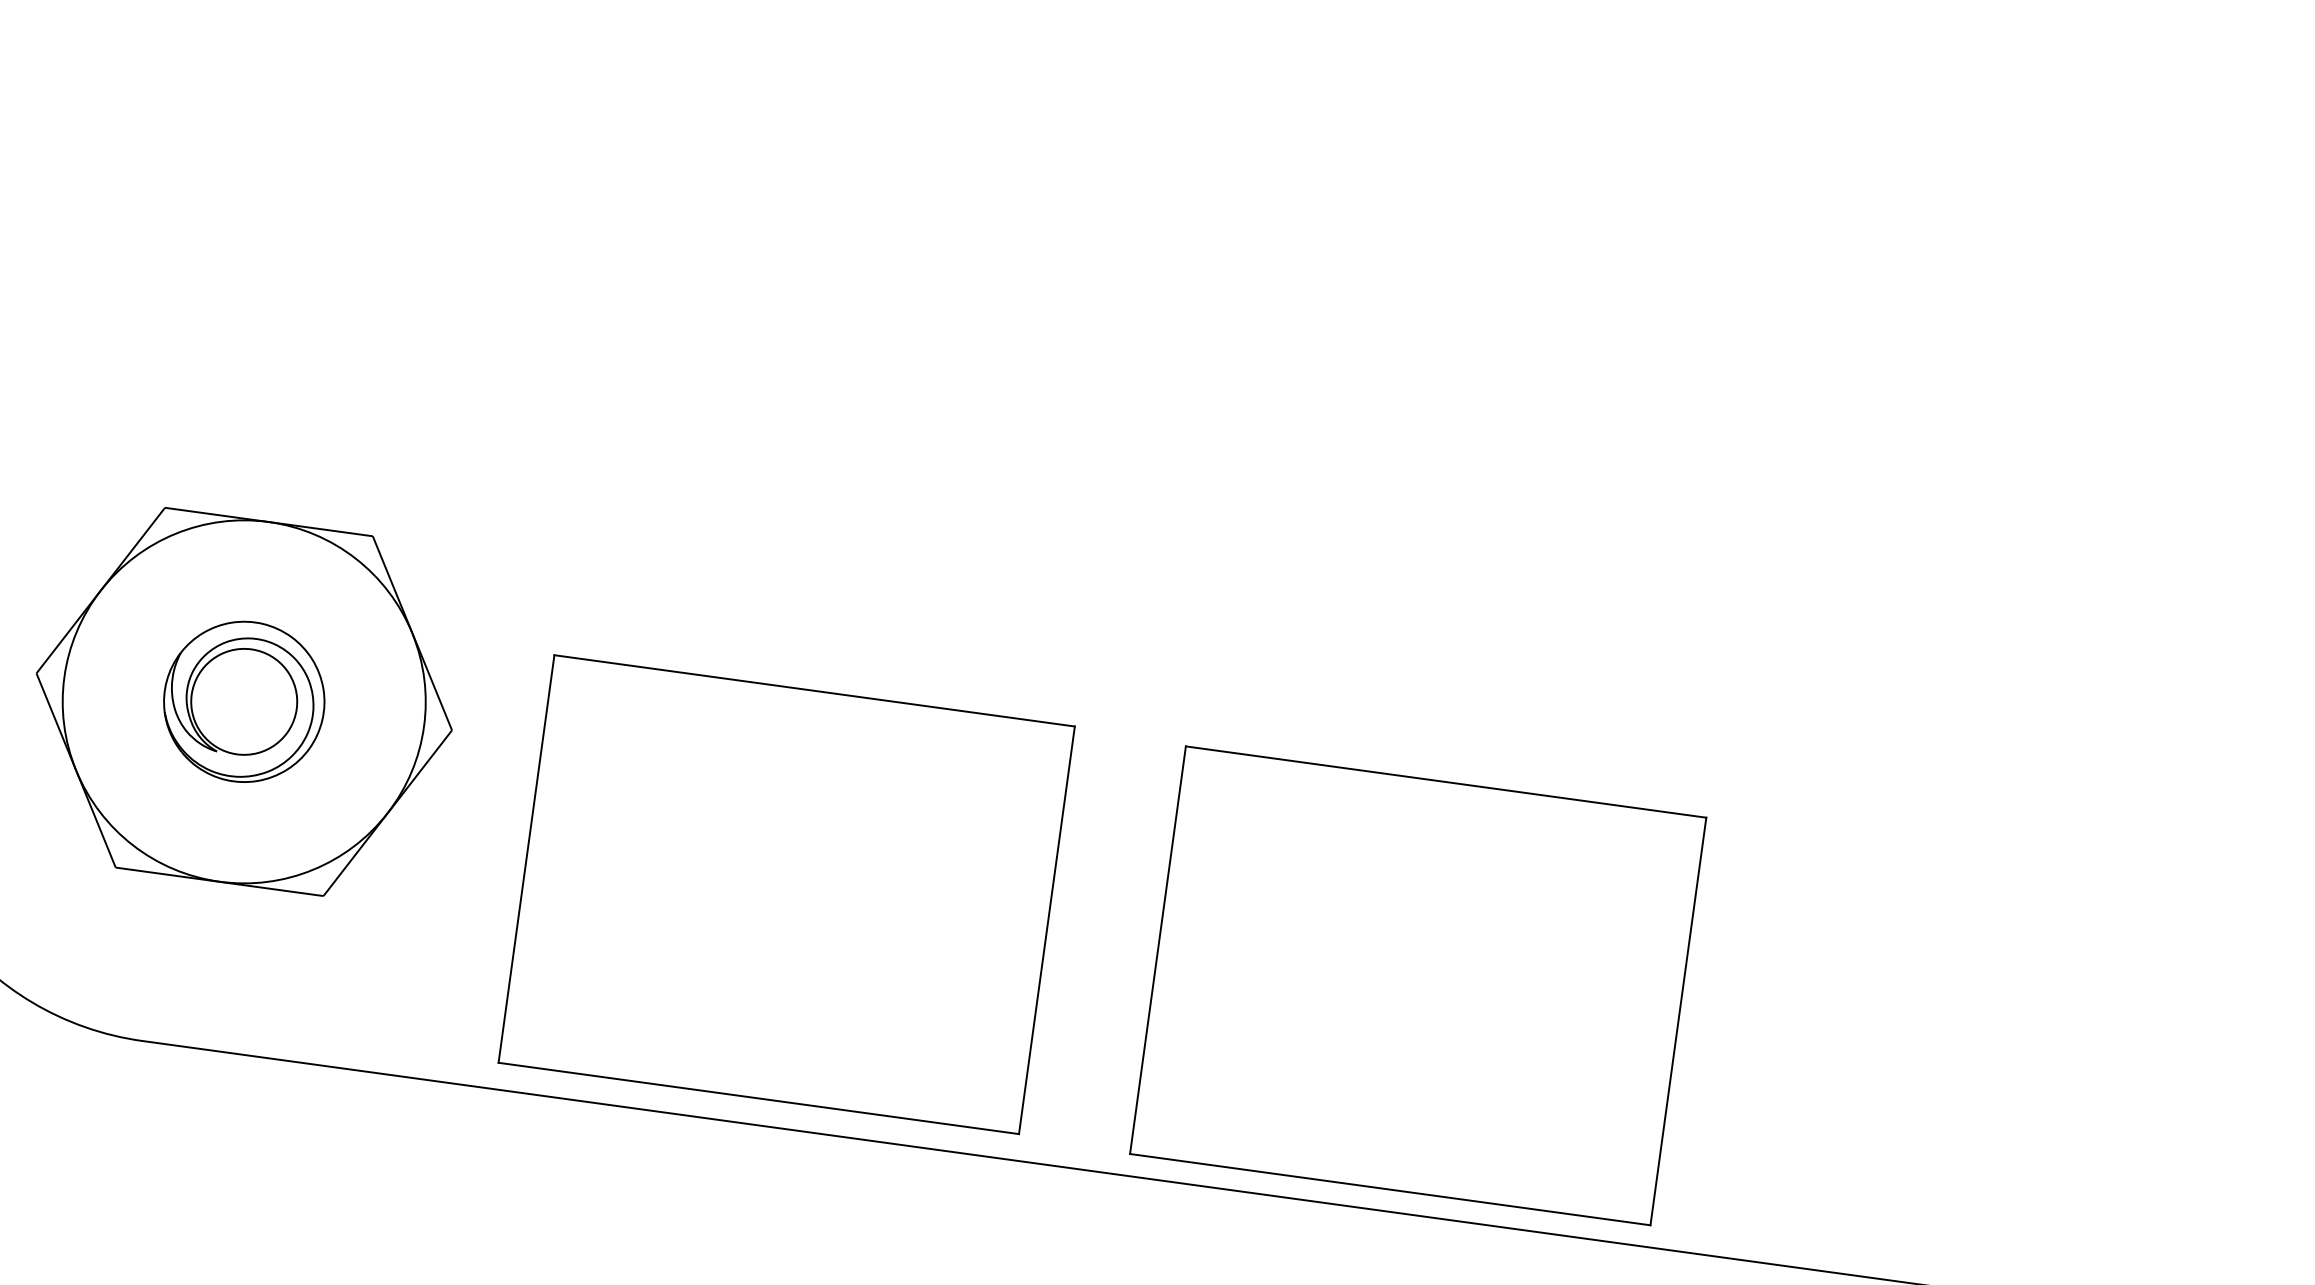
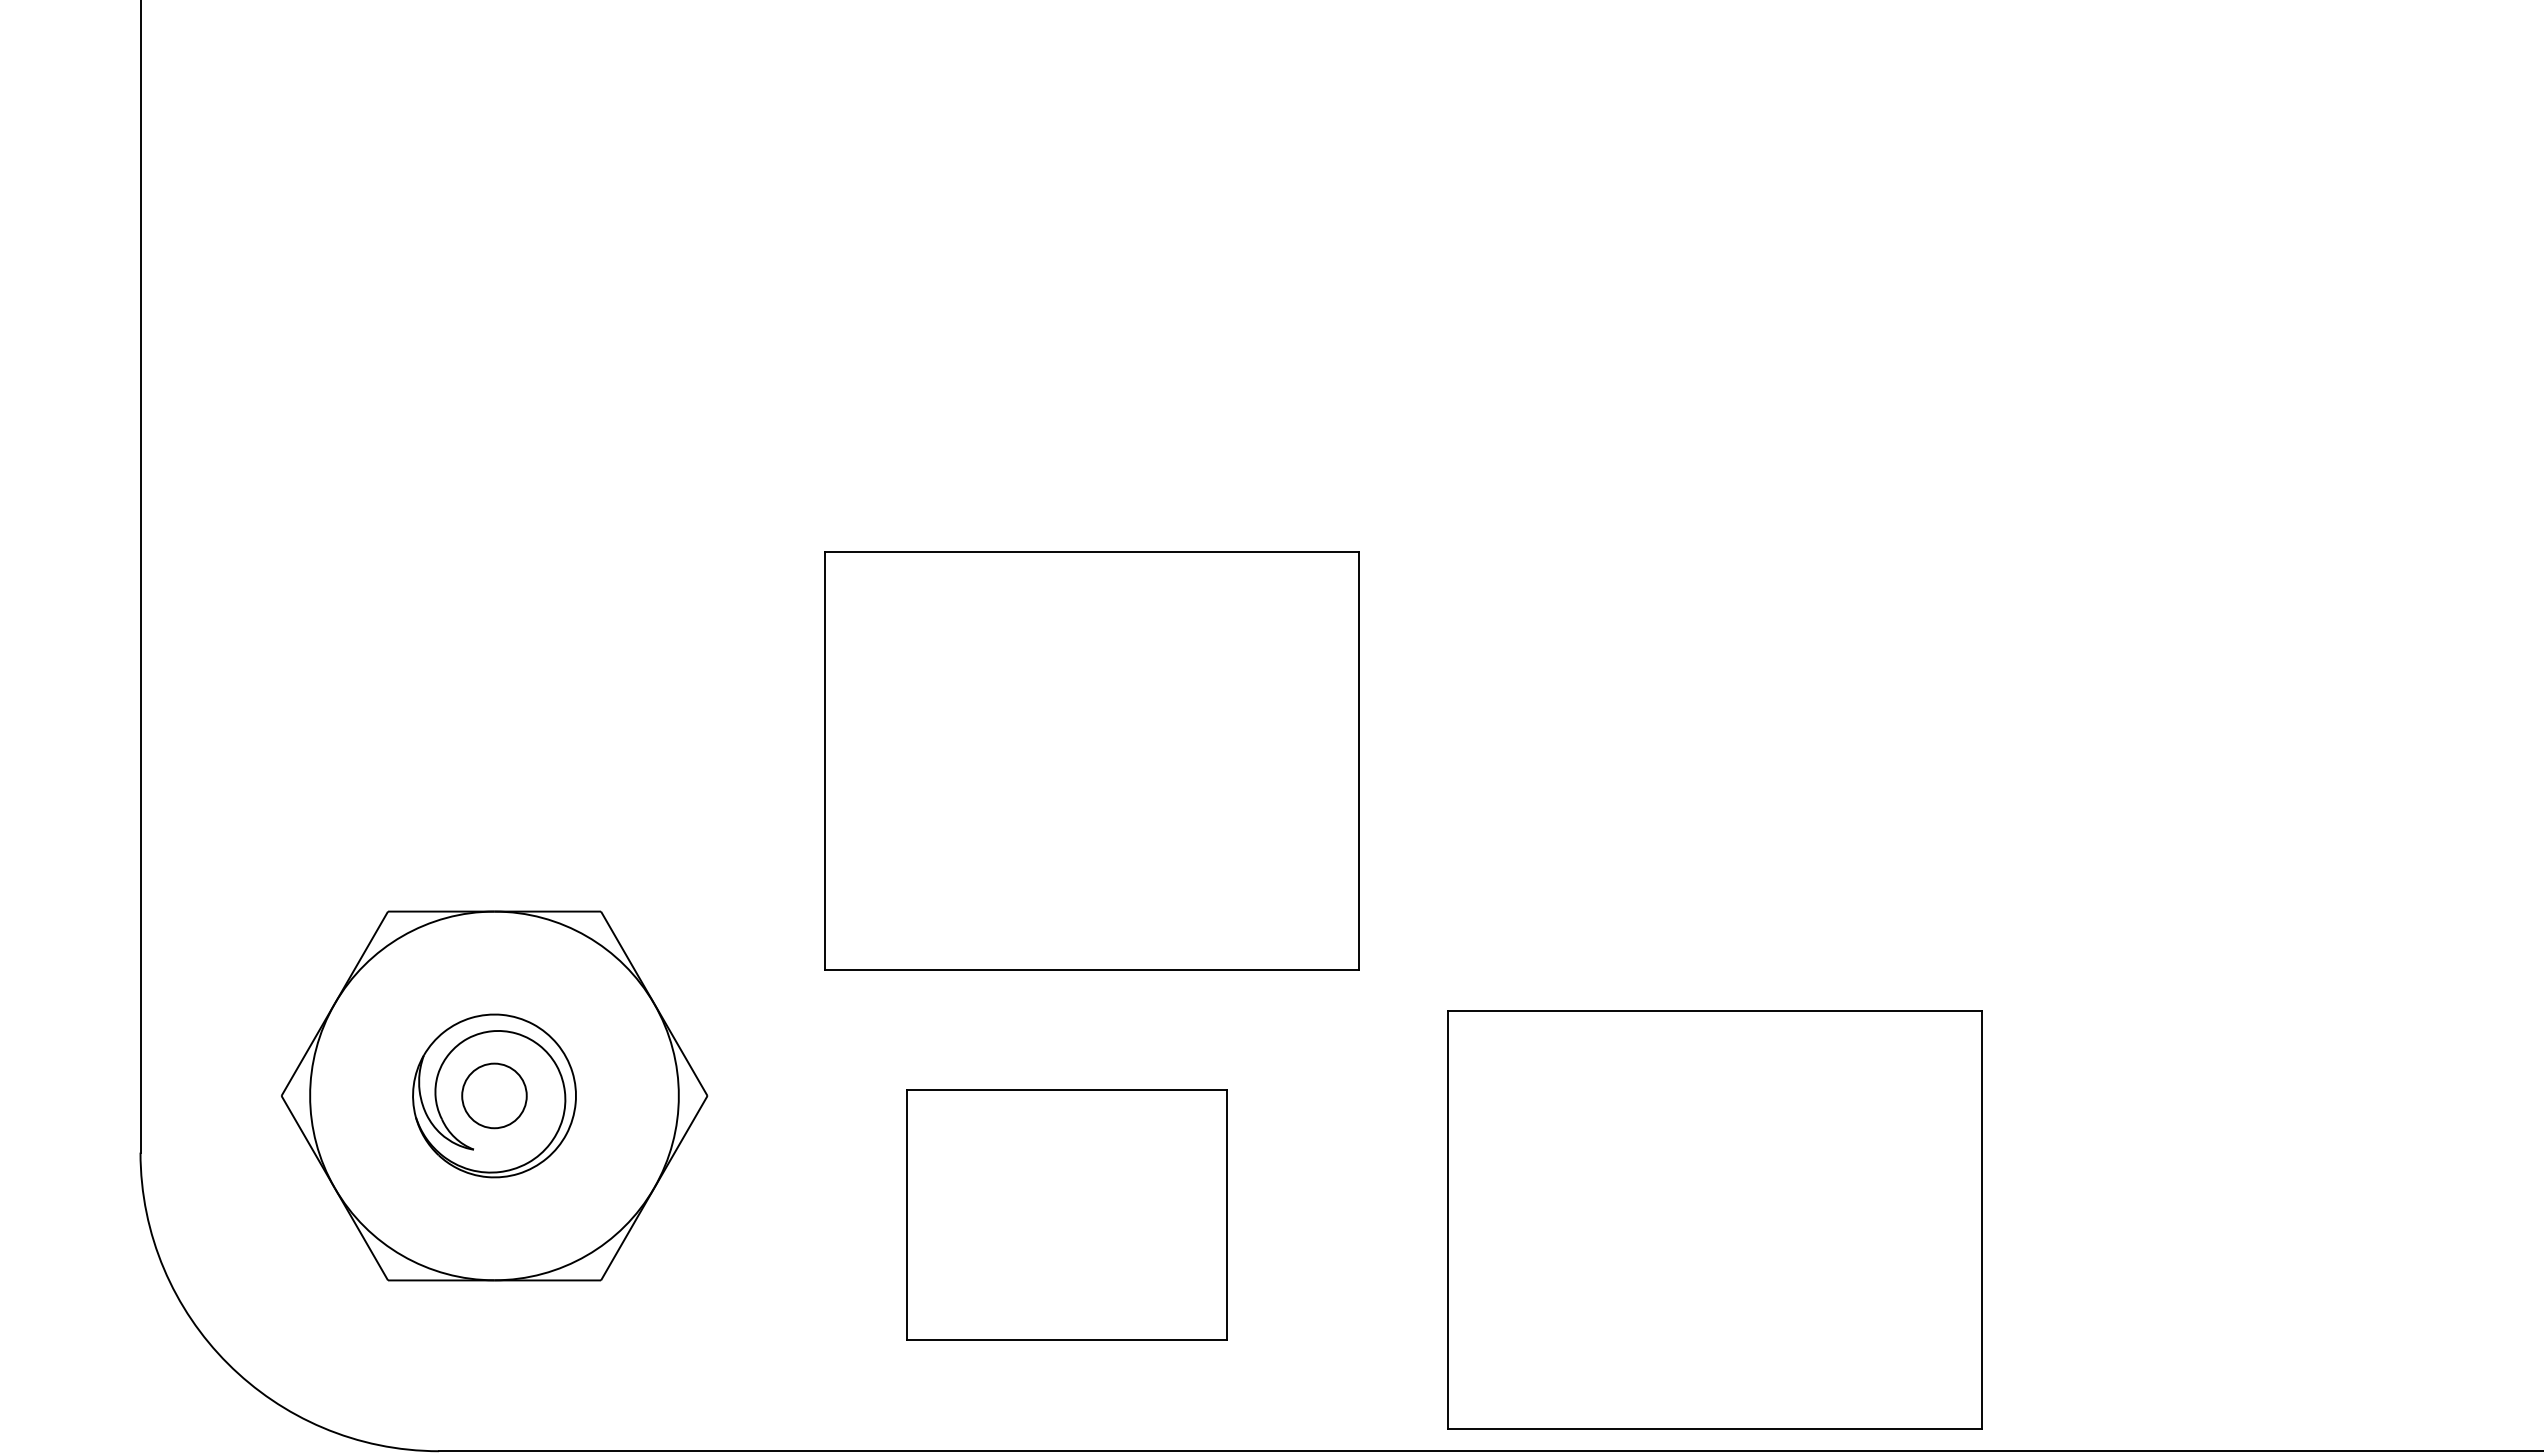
part: (871, 454) -> (1091, 760), added
circle: (244, 701) -> (494, 1095), size x0.6
part: (786, 893) -> (1066, 1214), size x0.6

